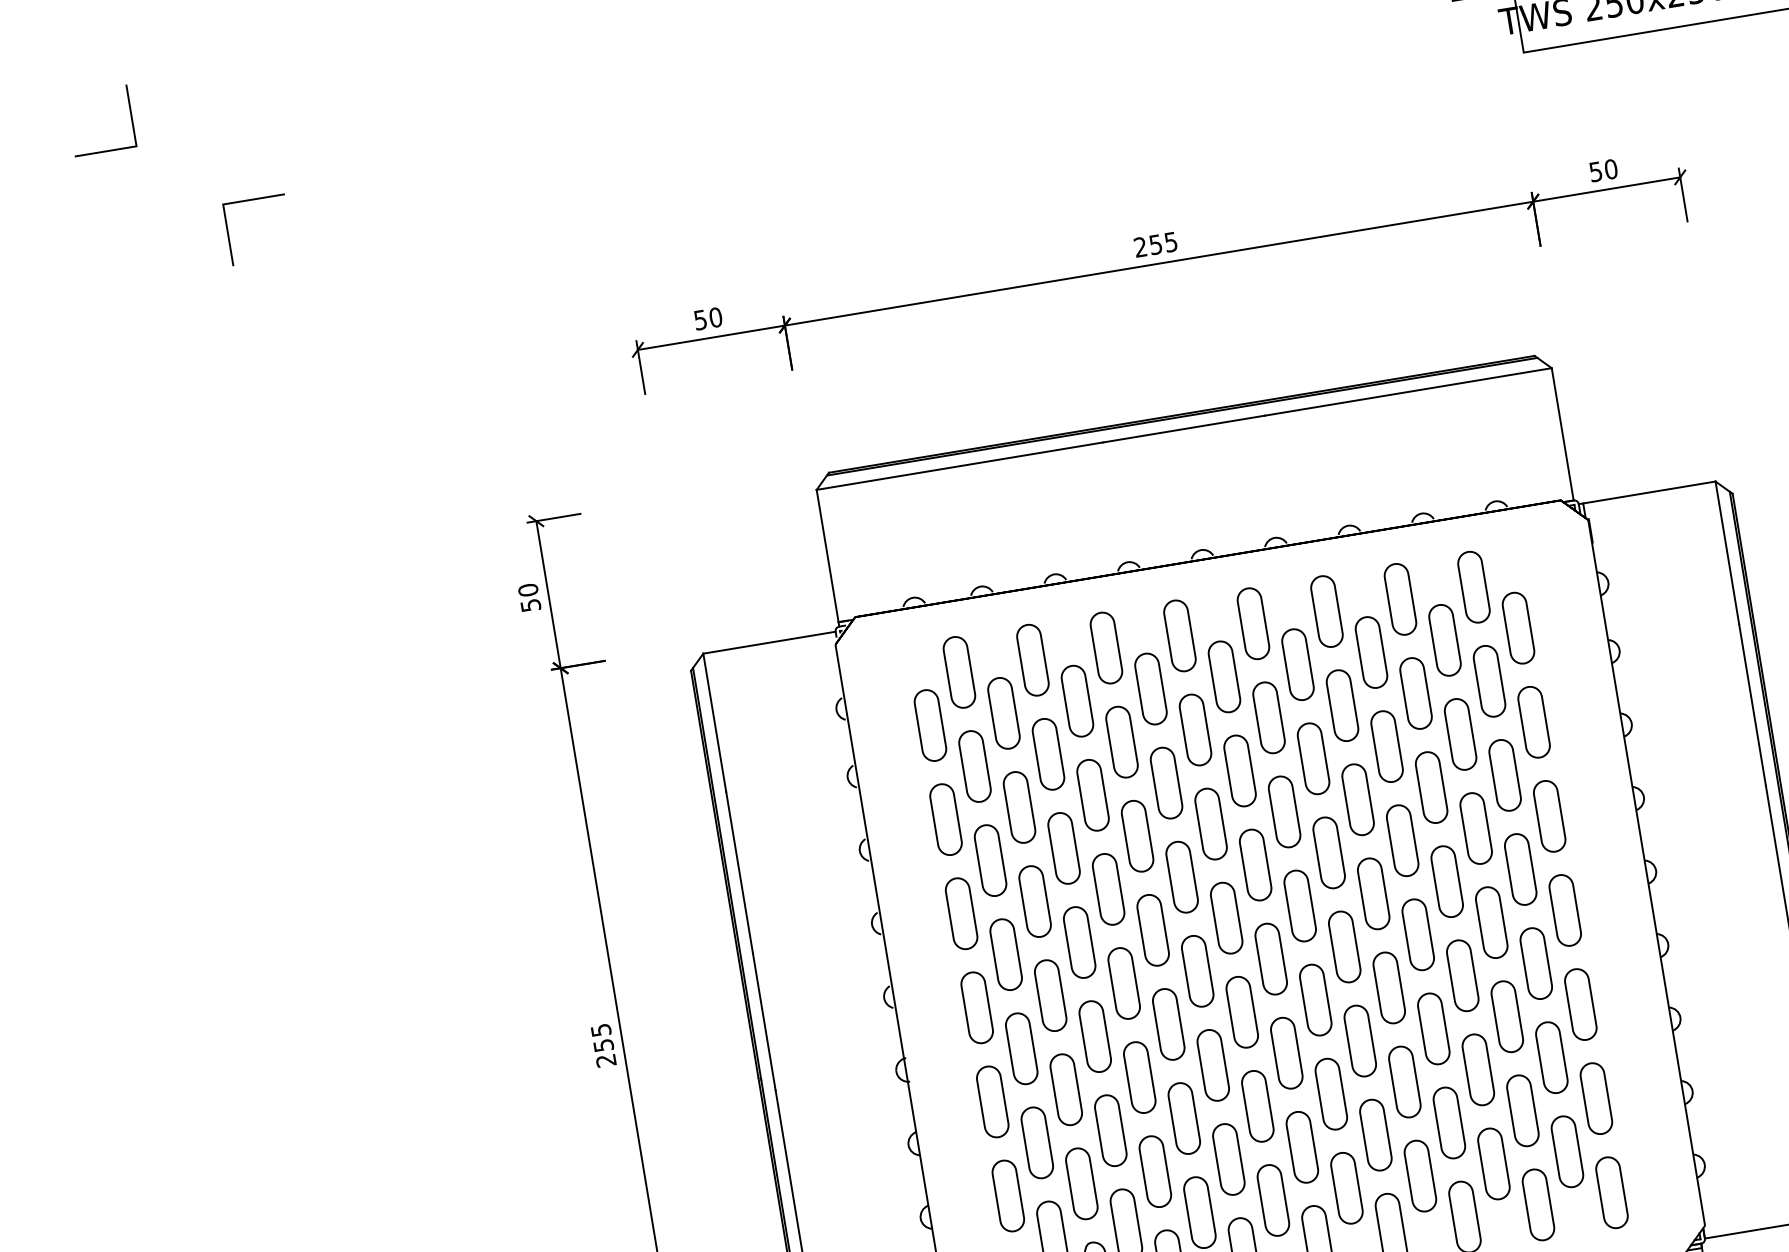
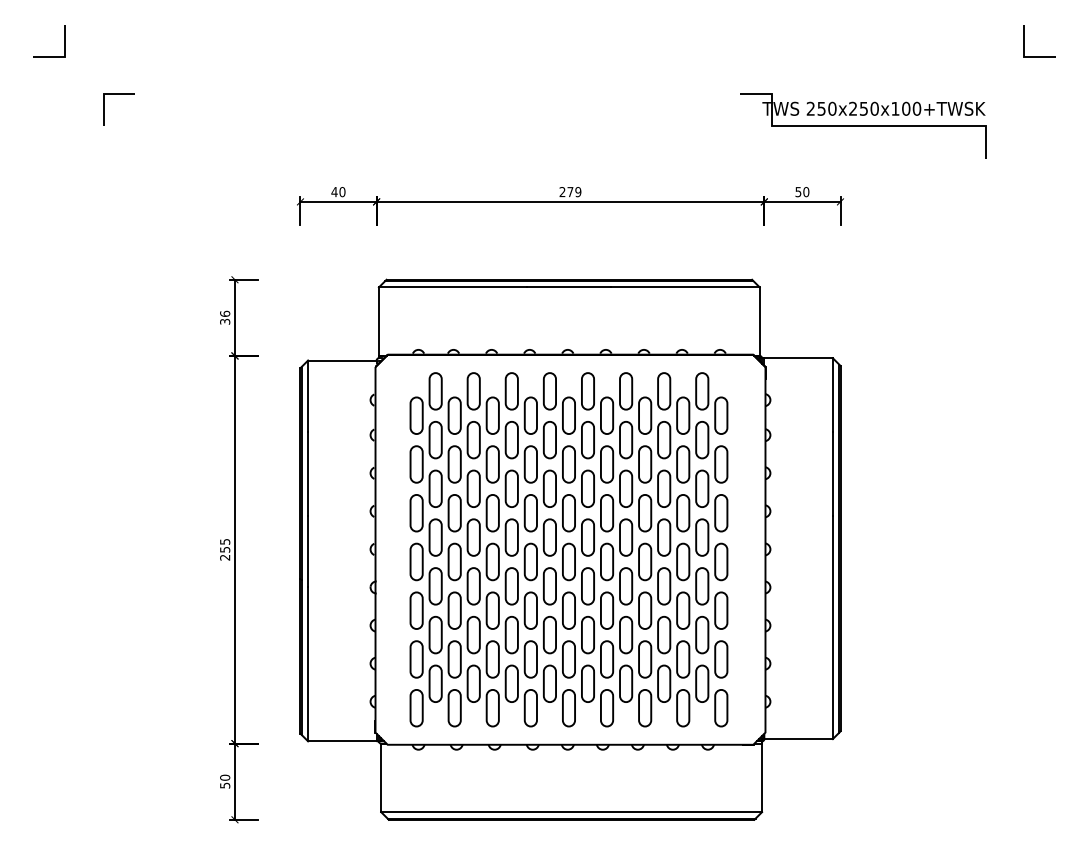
text: (1163, 244) -> (574, 192), 255 -> 279
text: (700, 320) -> (334, 192), 50 -> 40
text: (528, 597) -> (224, 317), 50 -> 36

